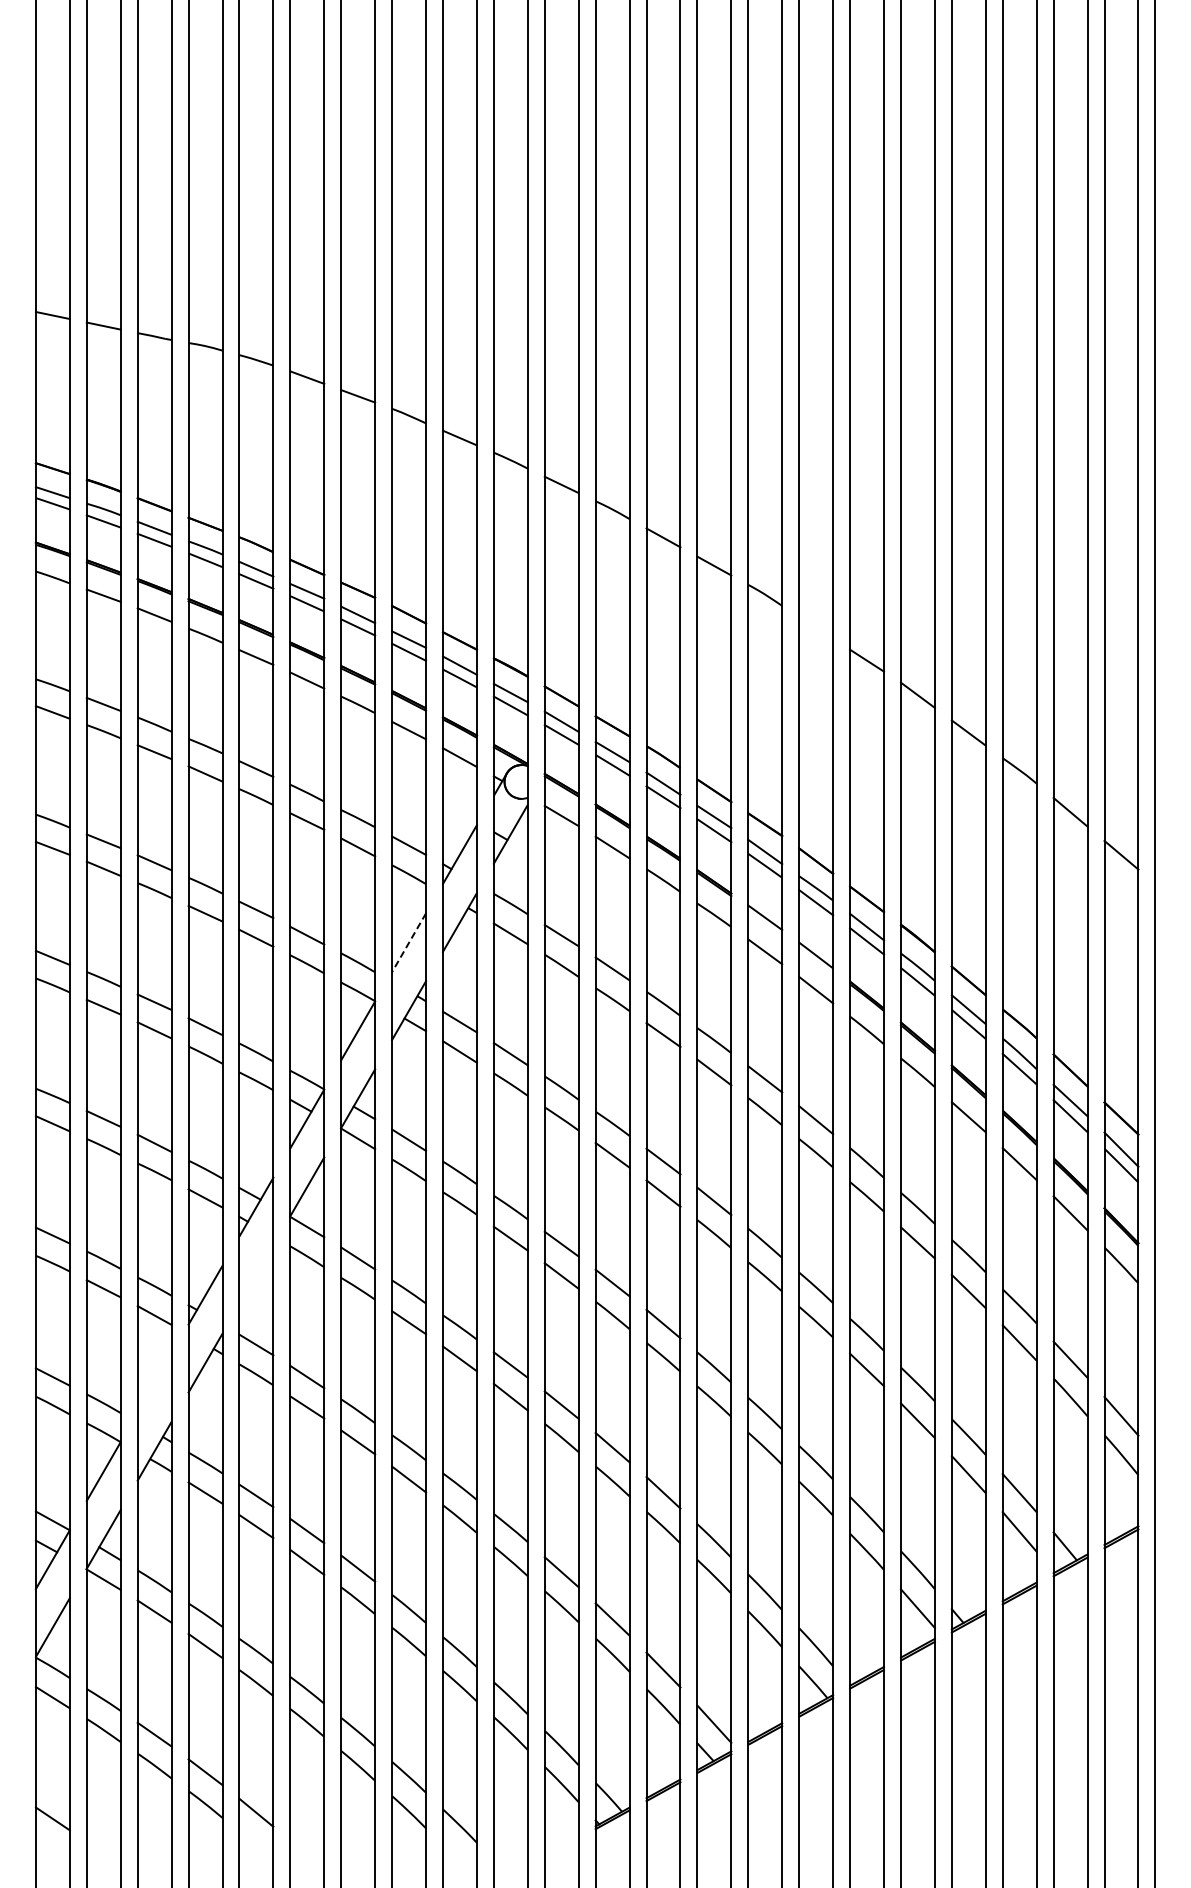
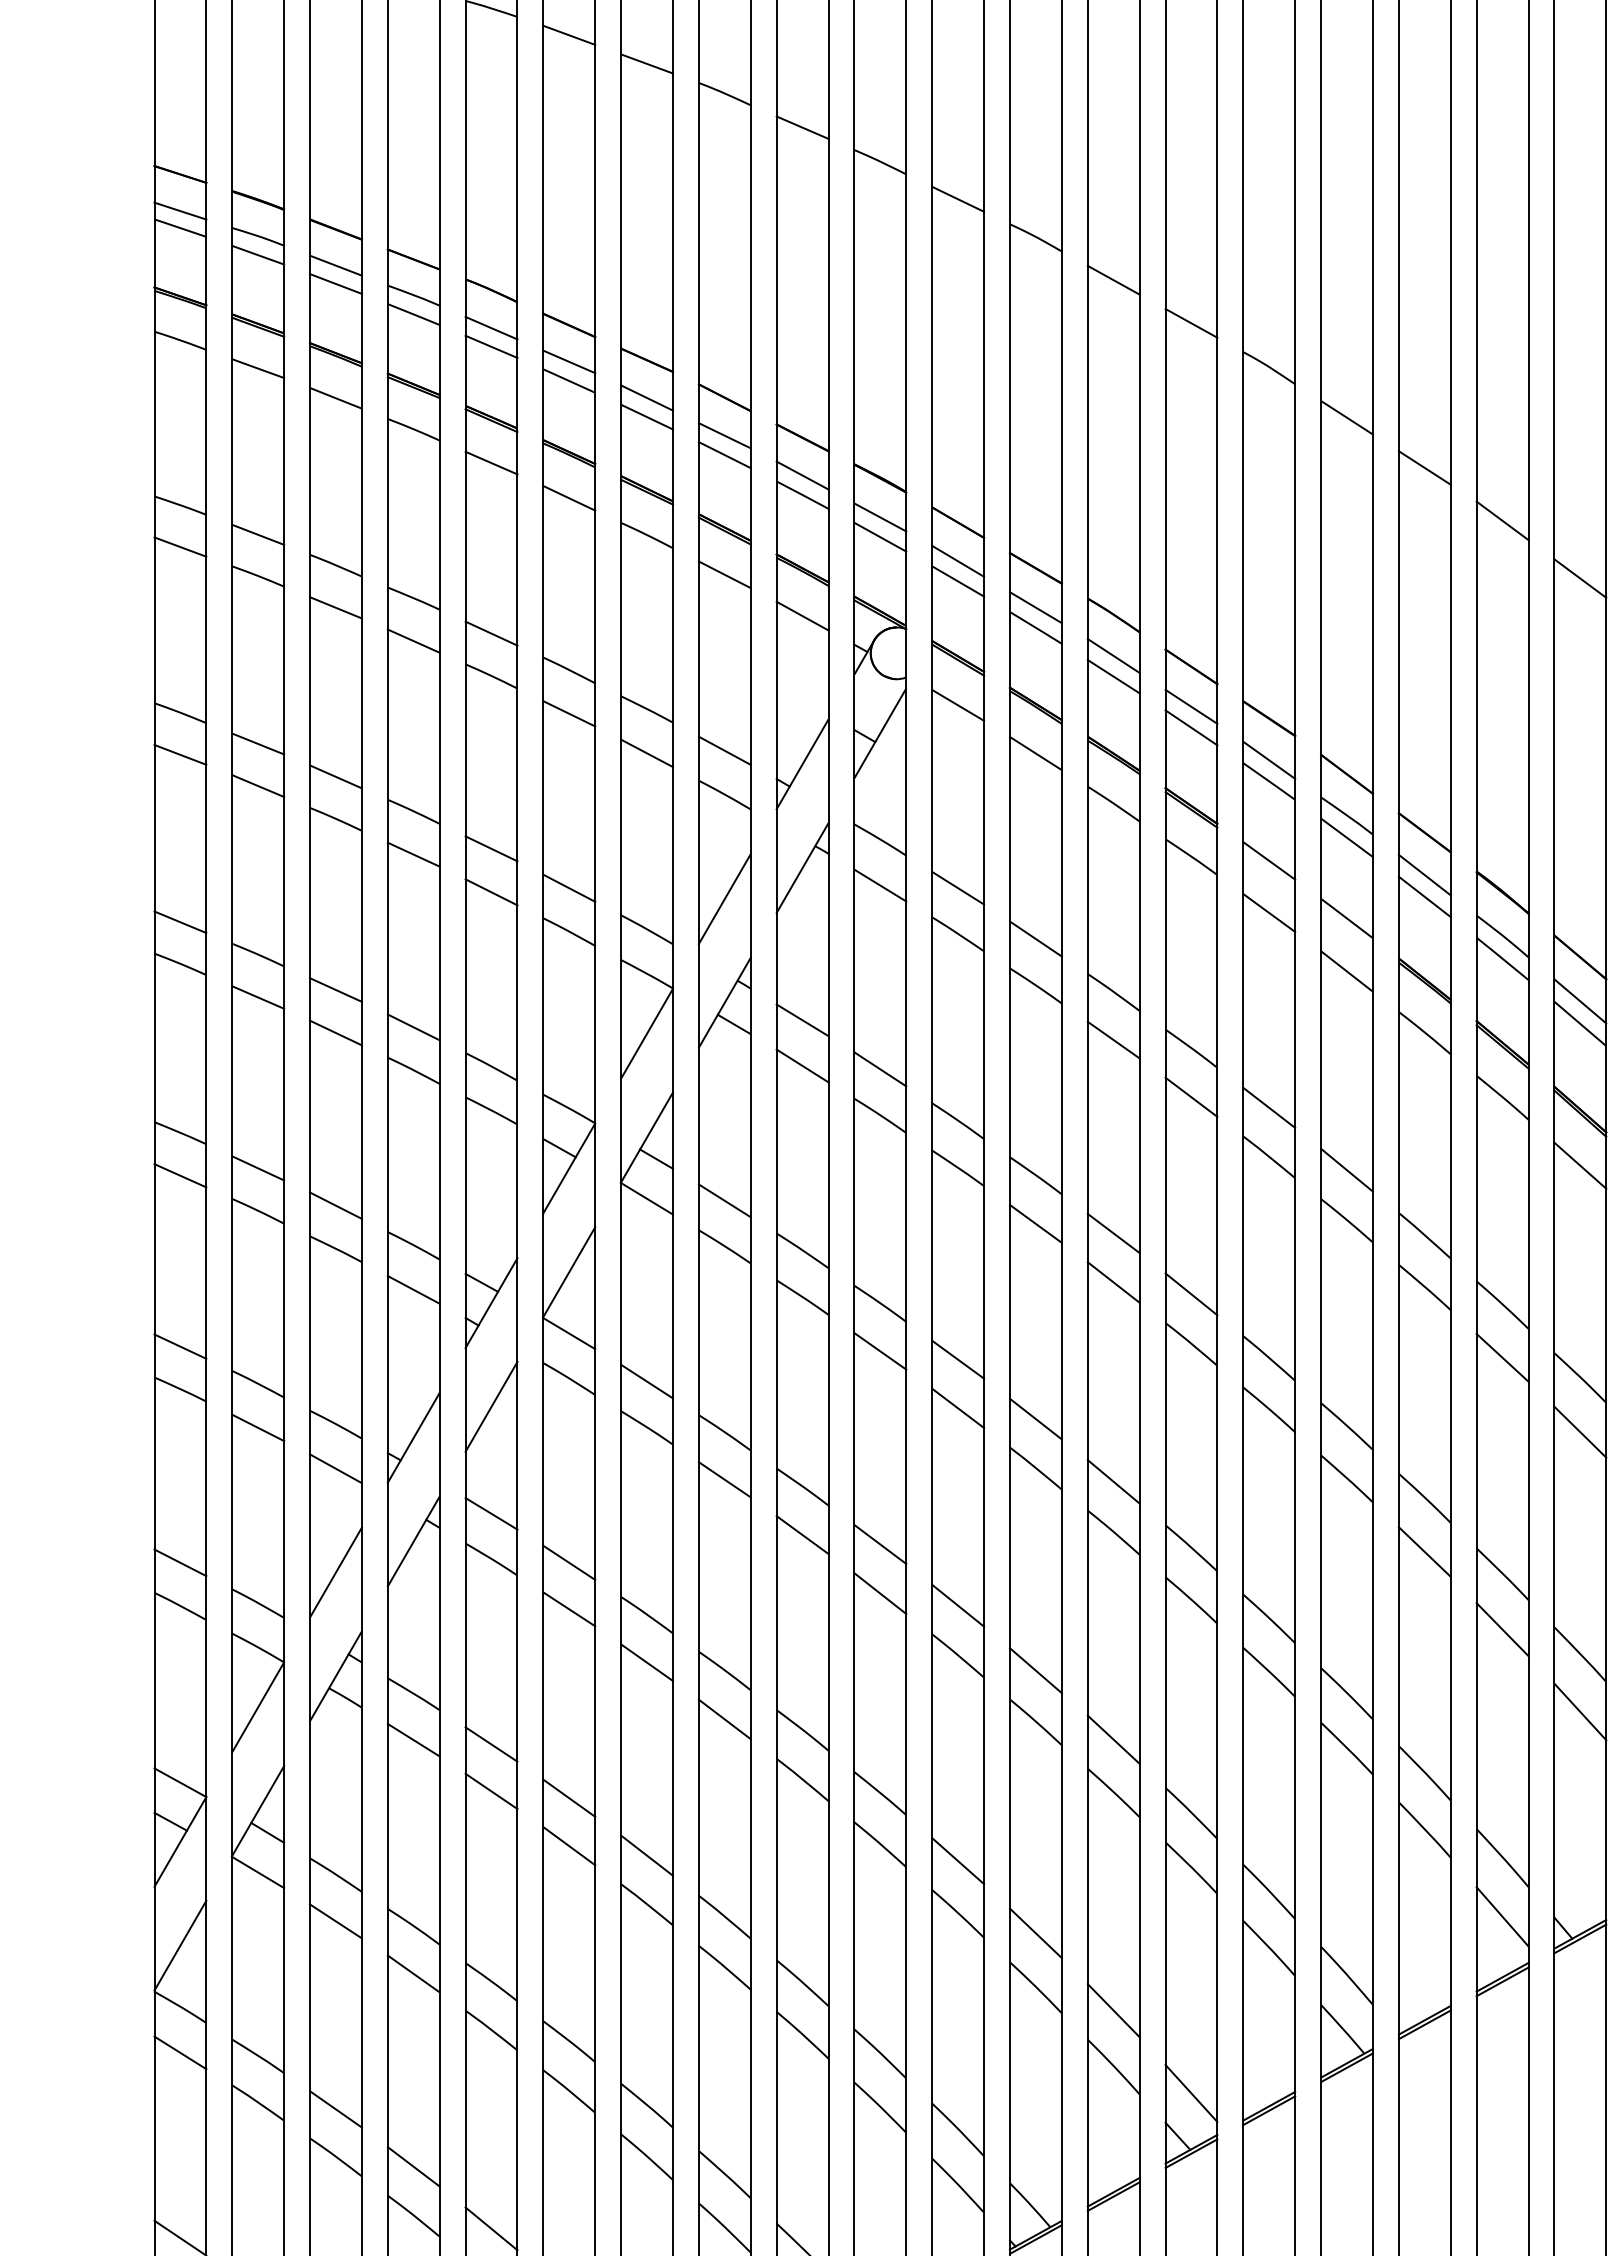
line: (816, 627) -> (1347, 417), added
line: (409, 942) -> (725, 898), dashed -> solid
line: (256, 1274) -> (491, 1406), added
line: (154, 1383) -> (335, 1572), added

